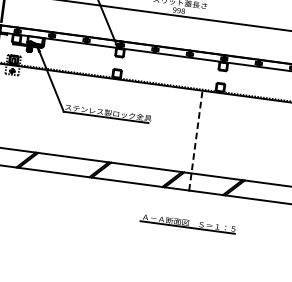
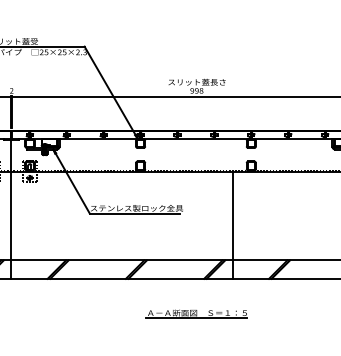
line: (195, 140) -> (232, 225), dashed -> solid
part: (188, 223) -> (196, 313), moved

